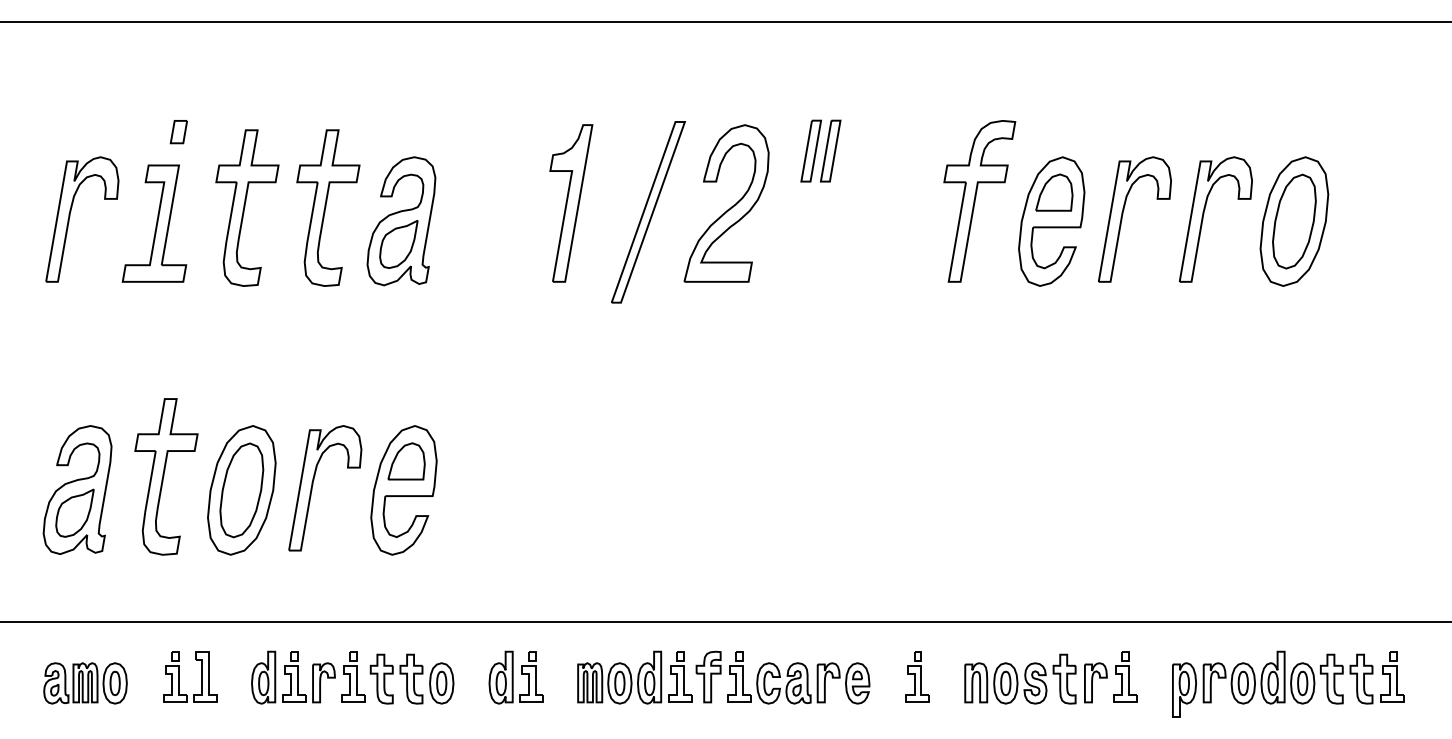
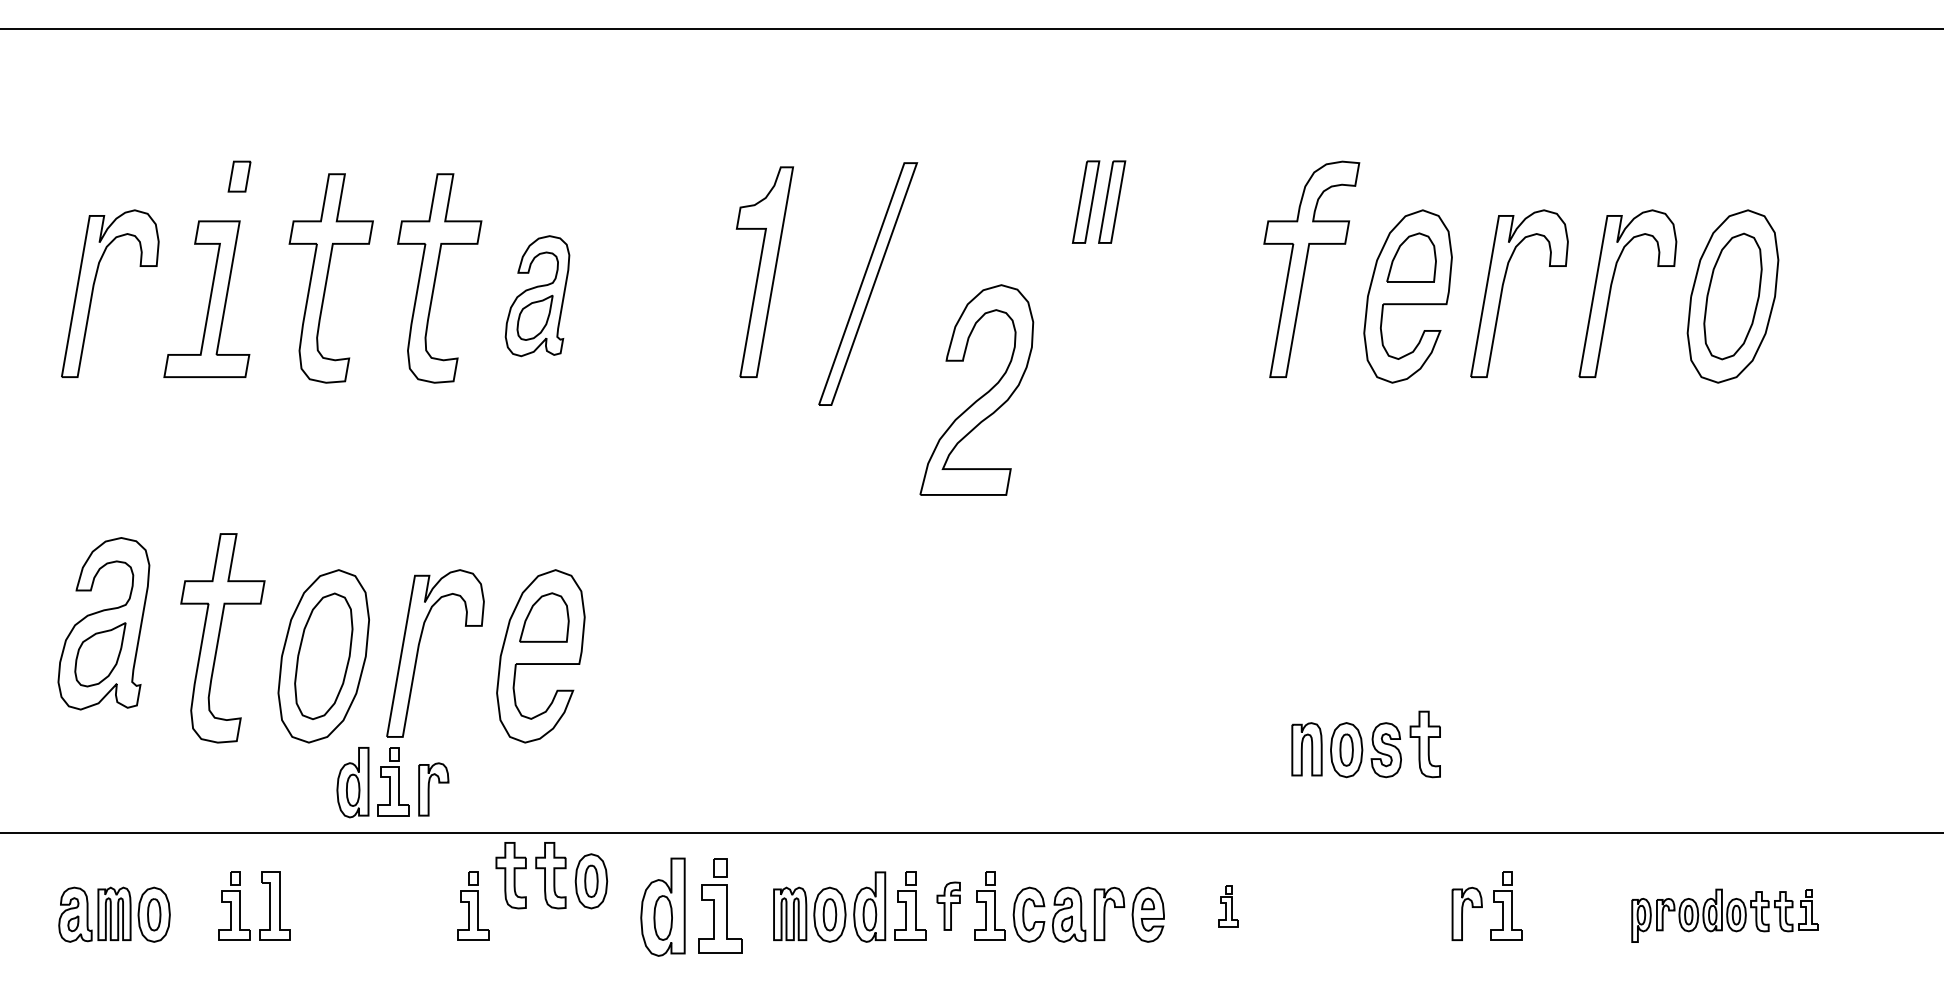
part: (726, 203) -> (976, 390), moved
part: (401, 221) -> (537, 296), size x0.7
part: (77, 489) -> (103, 623), moved
part: (708, 676) -> (948, 905), size x0.7
part: (917, 676) -> (1228, 905), size x0.6
part: (293, 677) -> (392, 782), moved
part: (515, 677) -> (690, 906), size x1.4
part: (411, 678) -> (550, 874), moved
part: (1020, 678) -> (1366, 743), moved
part: (1288, 683) -> (1725, 914), size x0.6

